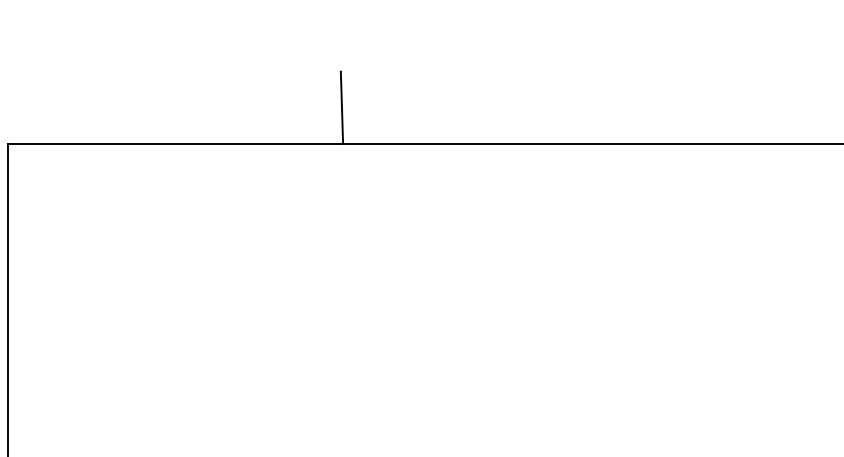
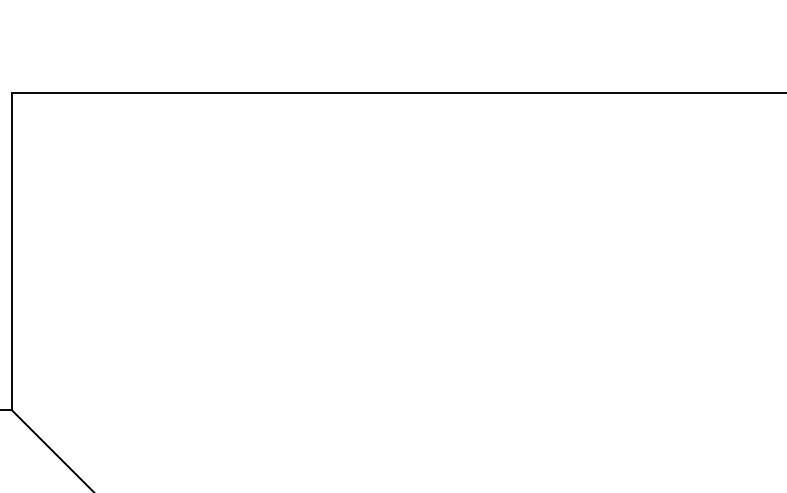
line: (341, 107) -> (304, 61), removed

